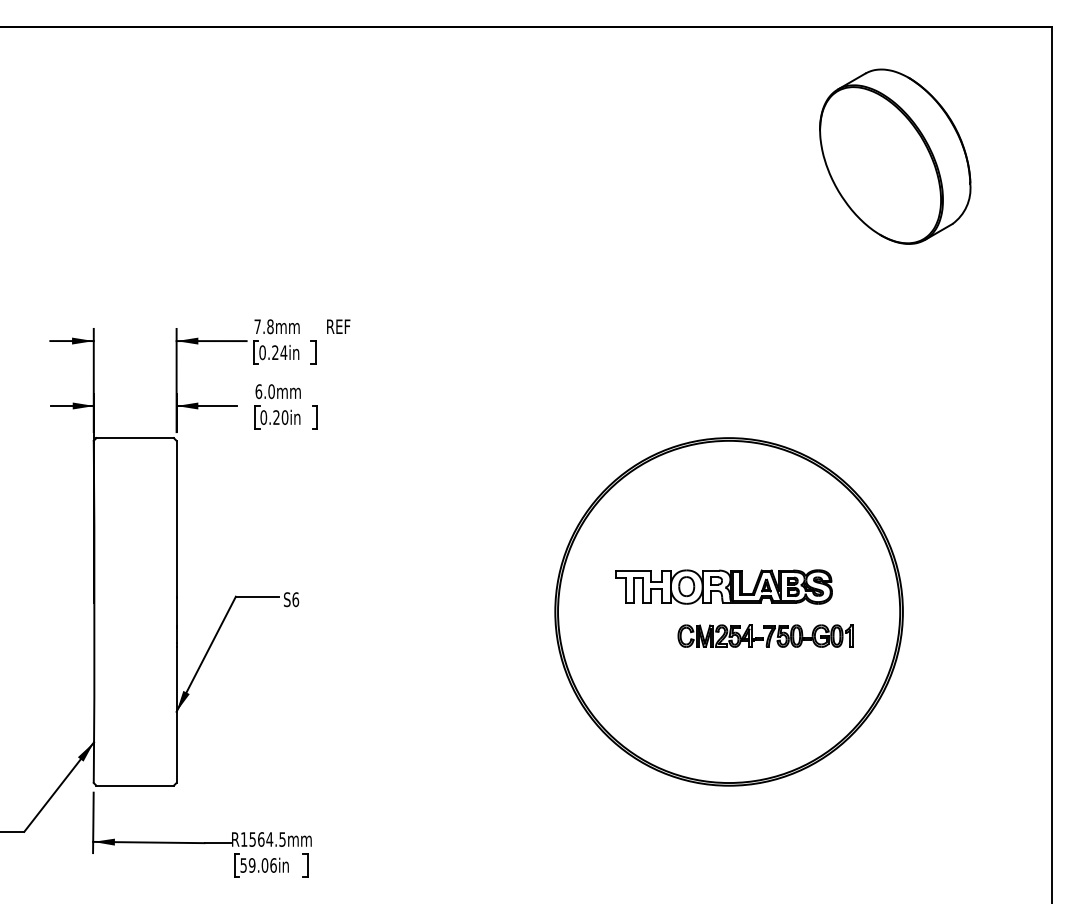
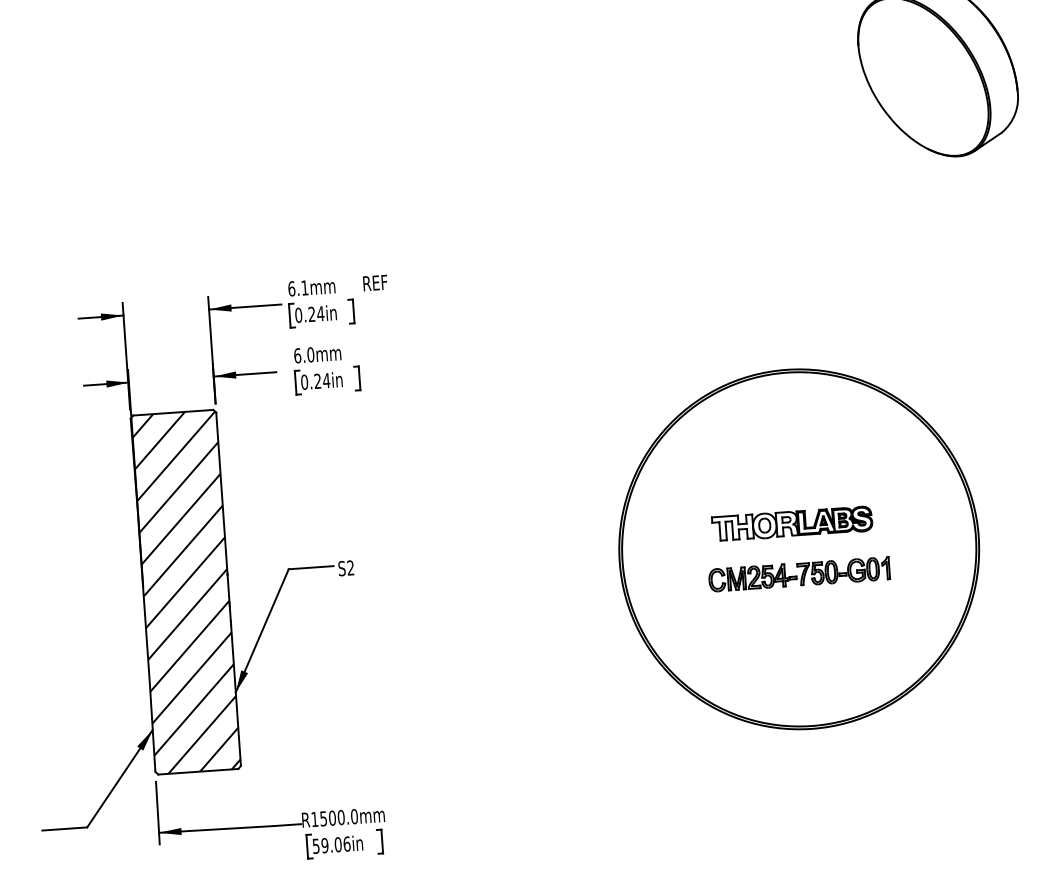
text: (263, 326) -> (297, 288), 7.8mm -> 6.1mm
text: (284, 417) -> (326, 380), 0.20in -> 0.24in
part: (724, 586) -> (792, 523), size x0.71
text: (295, 599) -> (350, 567), S6 -> S2
hatch: (134, 611) -> (185, 591), added
part: (765, 635) -> (799, 573), moved
text: (271, 839) -> (343, 817), R1564.5mm -> R1500.0mm

